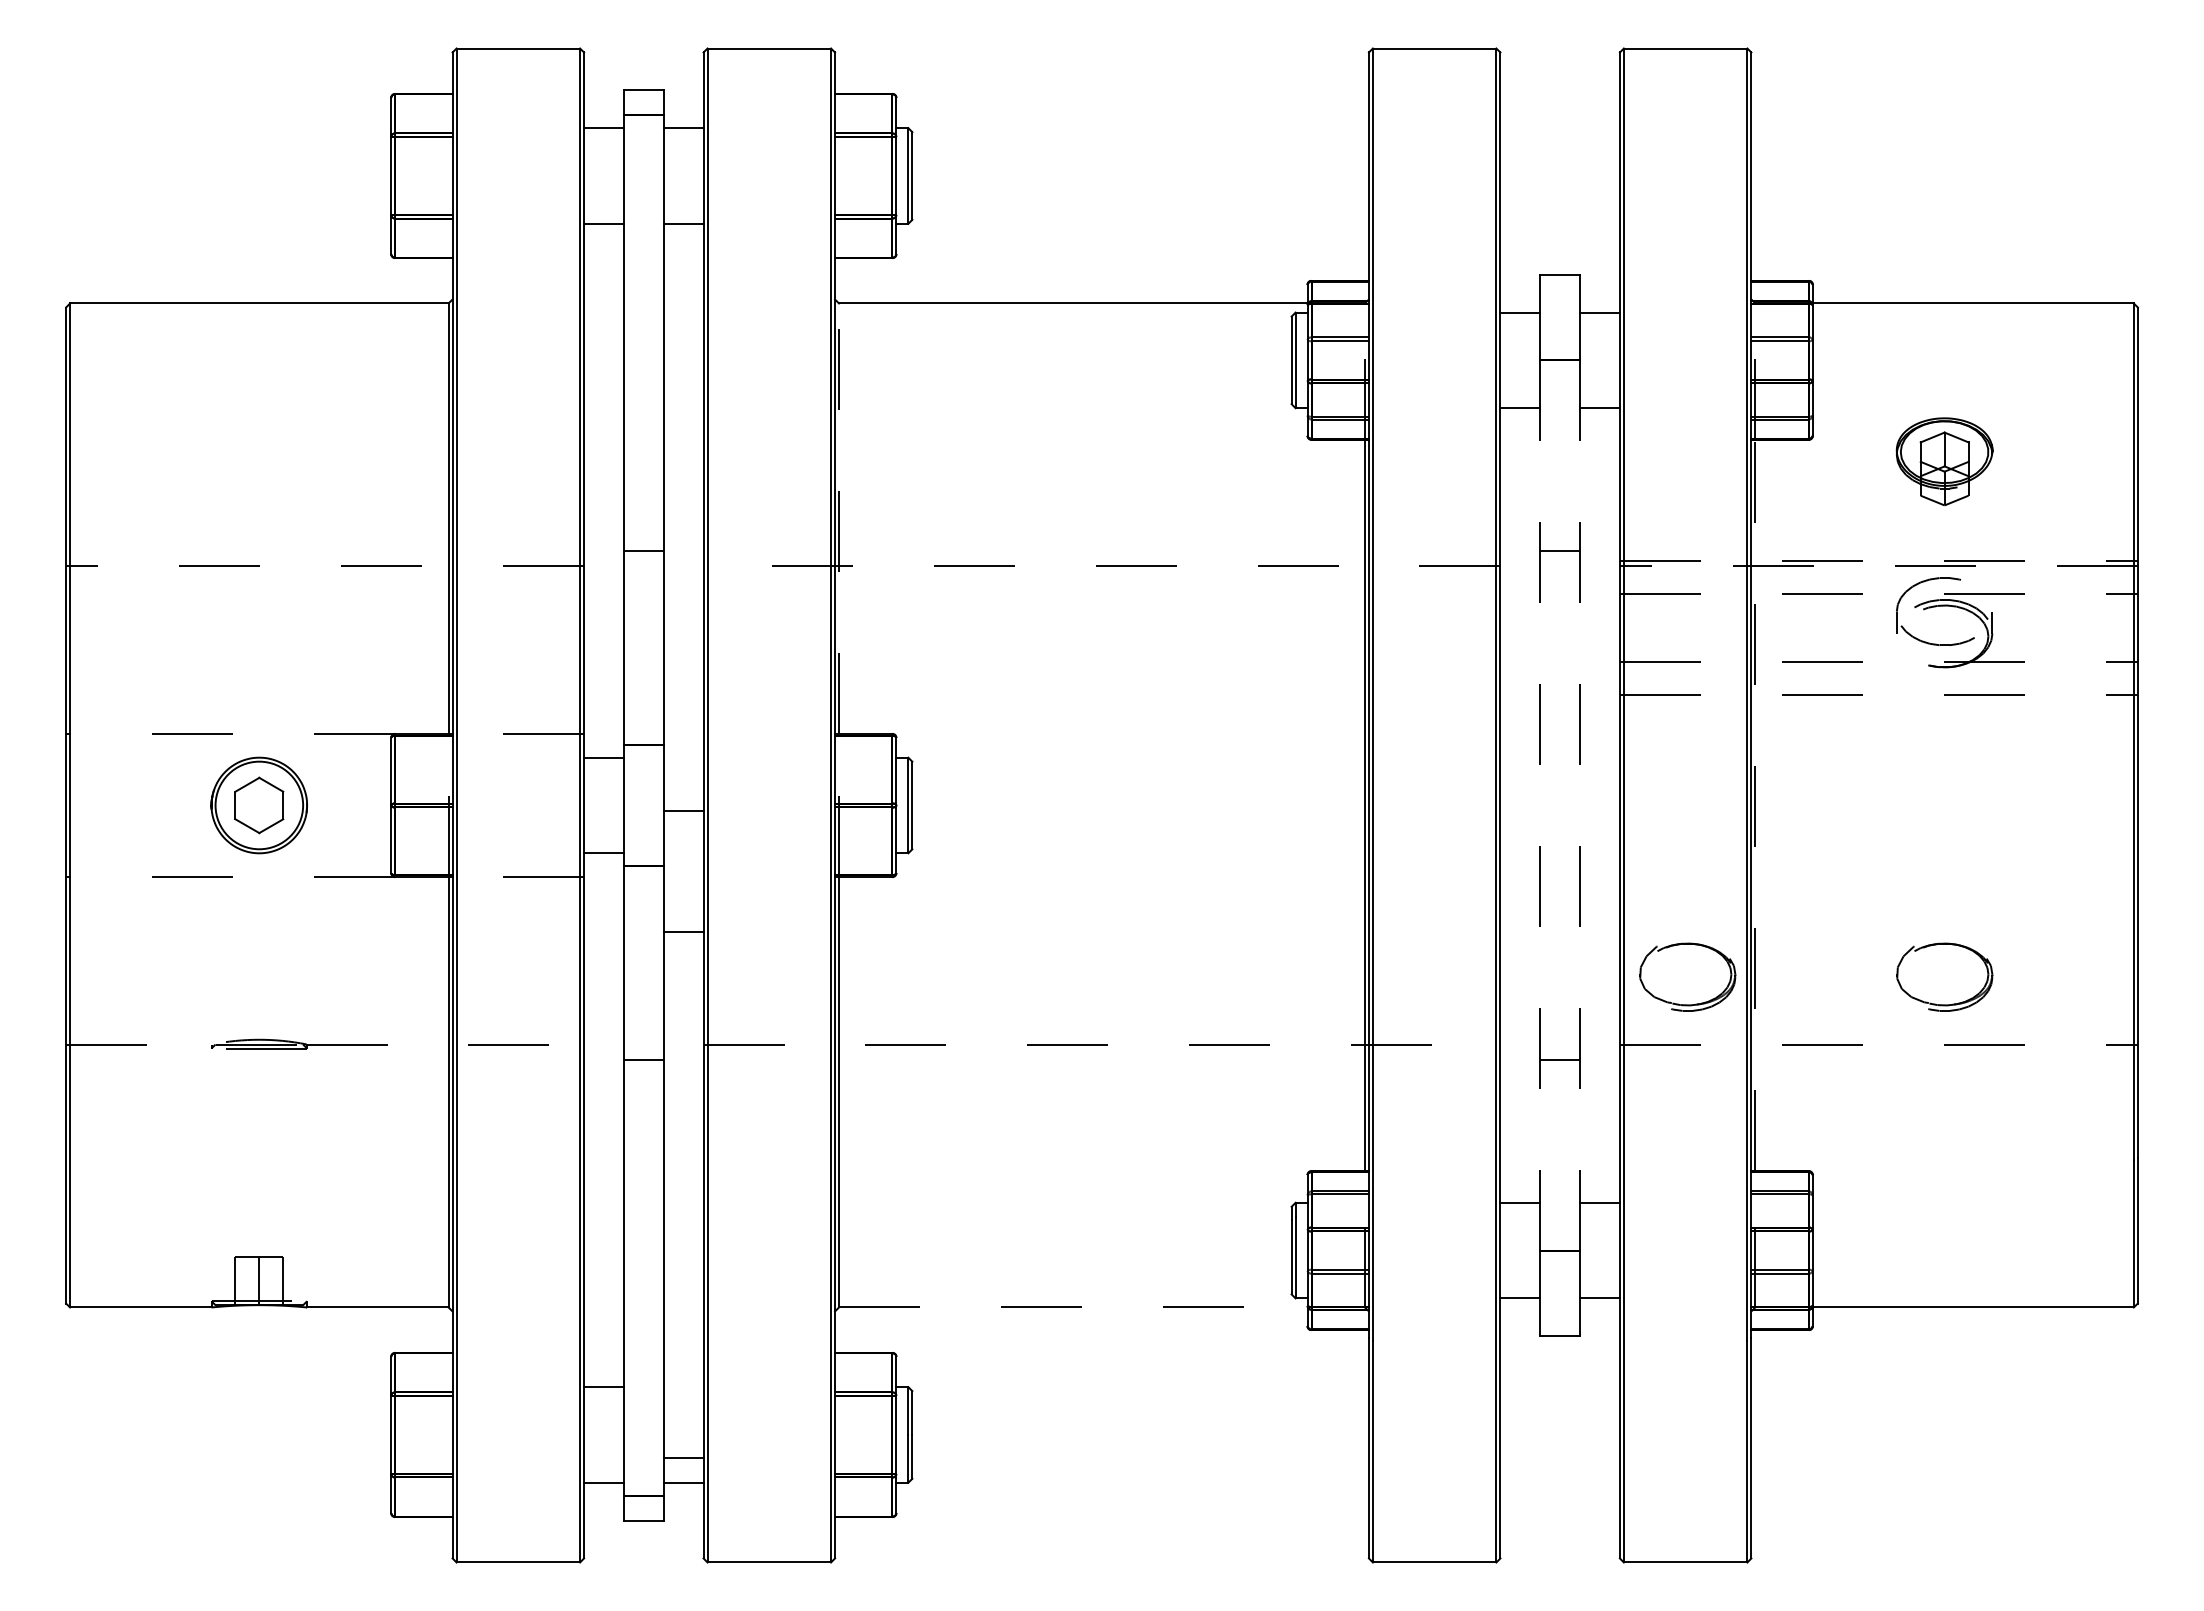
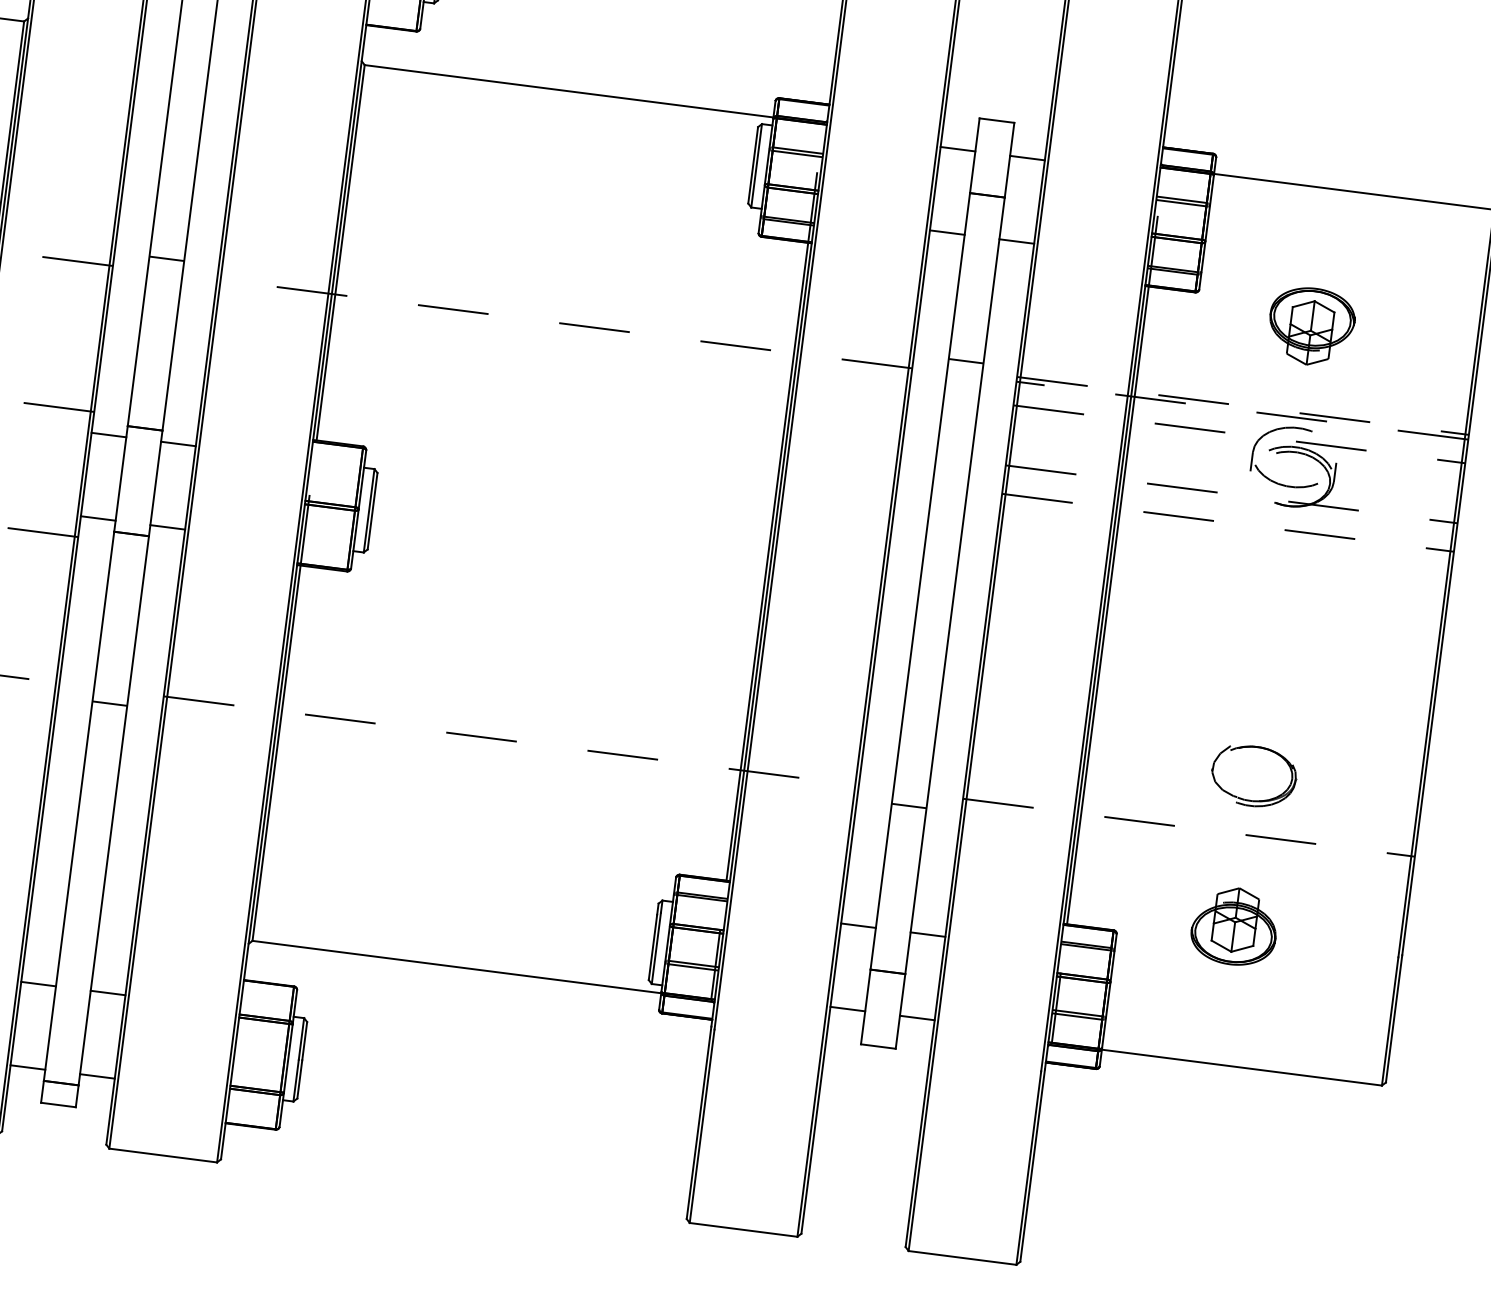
line: (839, 518) -> (341, 252), dashed -> solid
line: (1540, 805) -> (920, 581), dashed -> solid
line: (1580, 805) -> (955, 585), dashed -> solid
line: (1755, 805) -> (1108, 605), dashed -> solid
line: (683, 810) -> (178, 443), moved
line: (683, 932) -> (167, 527), moved
part: (1687, 1004) -> (1026, 771), removed
part: (1944, 1148) -> (1234, 925), added
line: (1073, 1307) -> (457, 967), dashed -> solid
line: (683, 1458) -> (107, 993), moved

